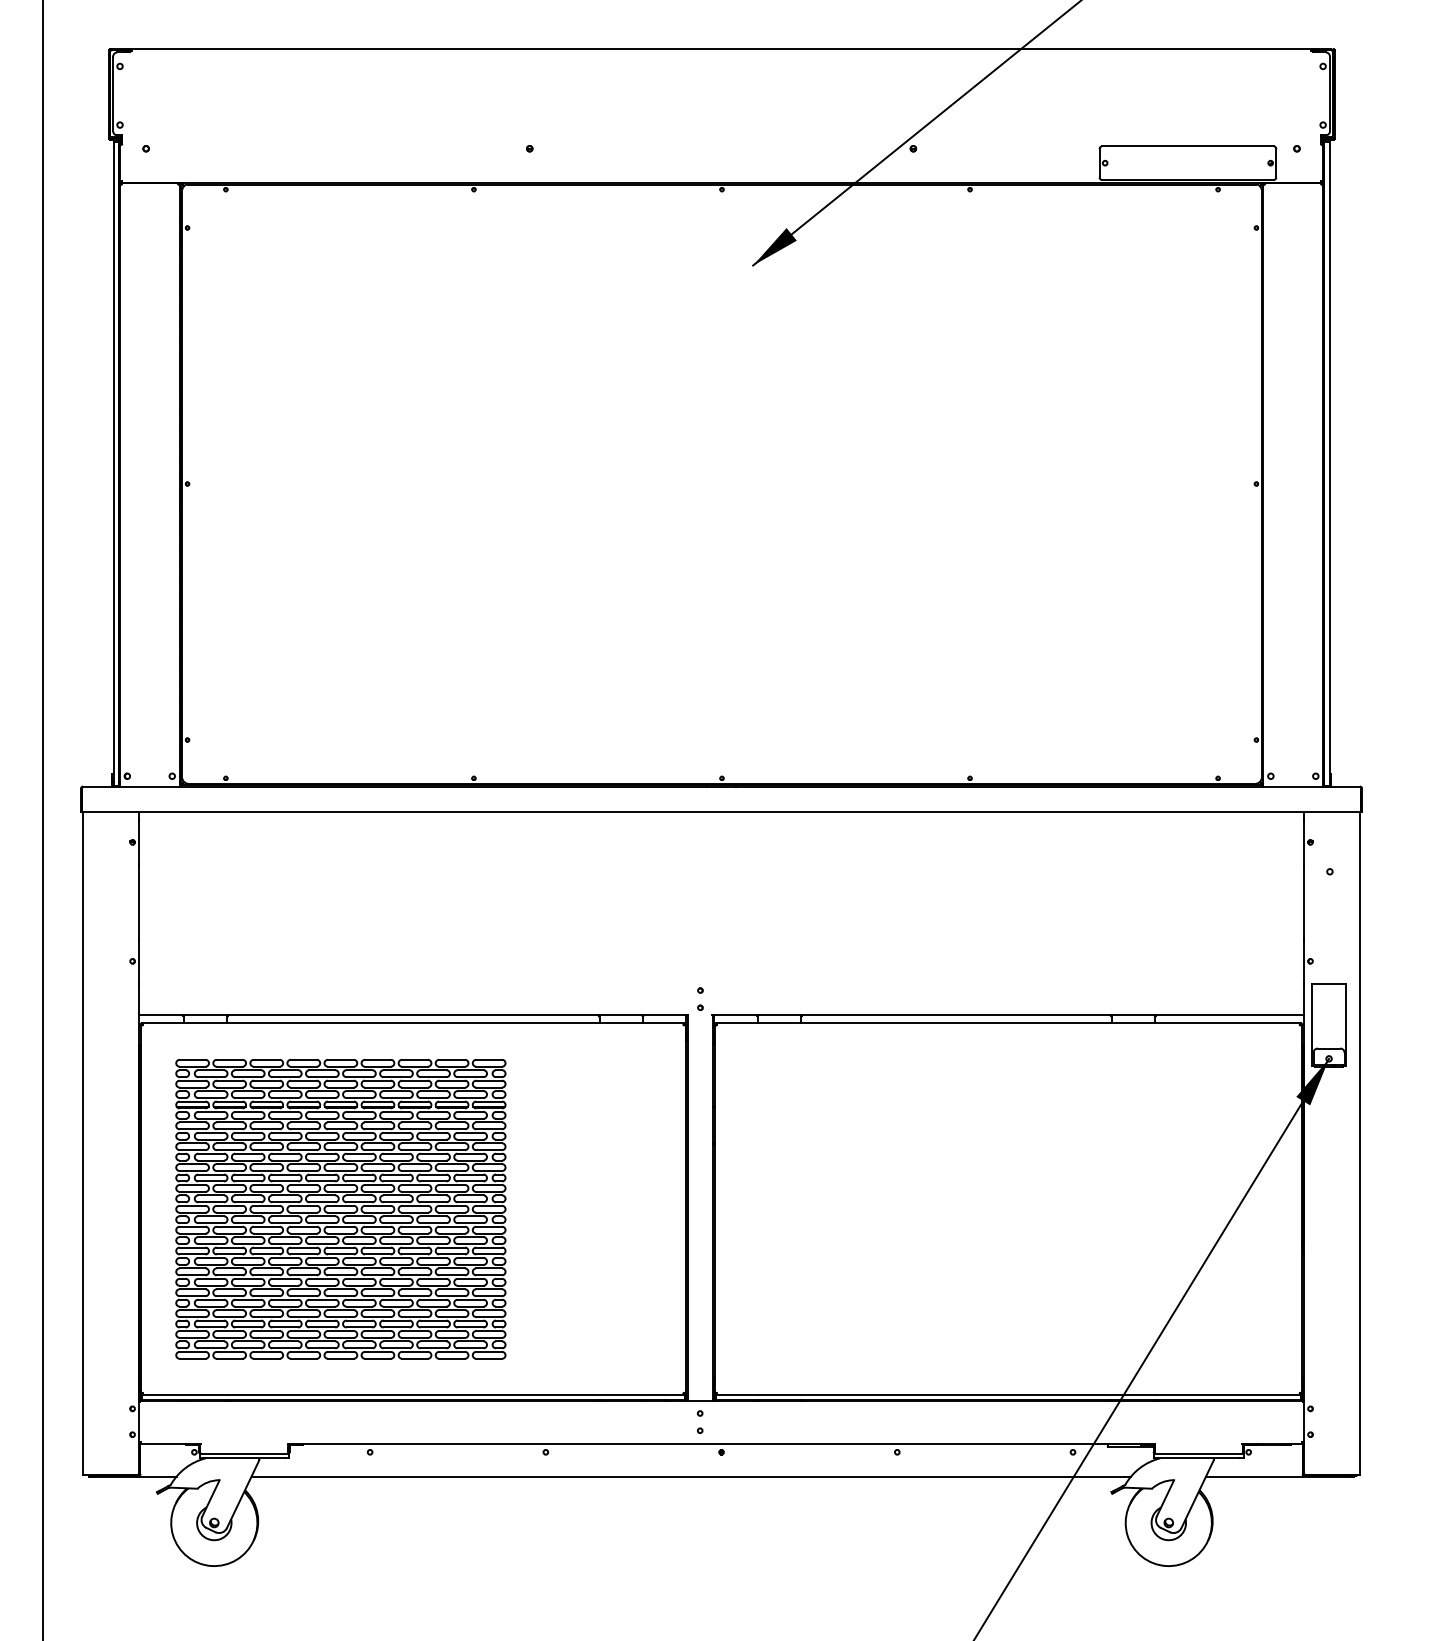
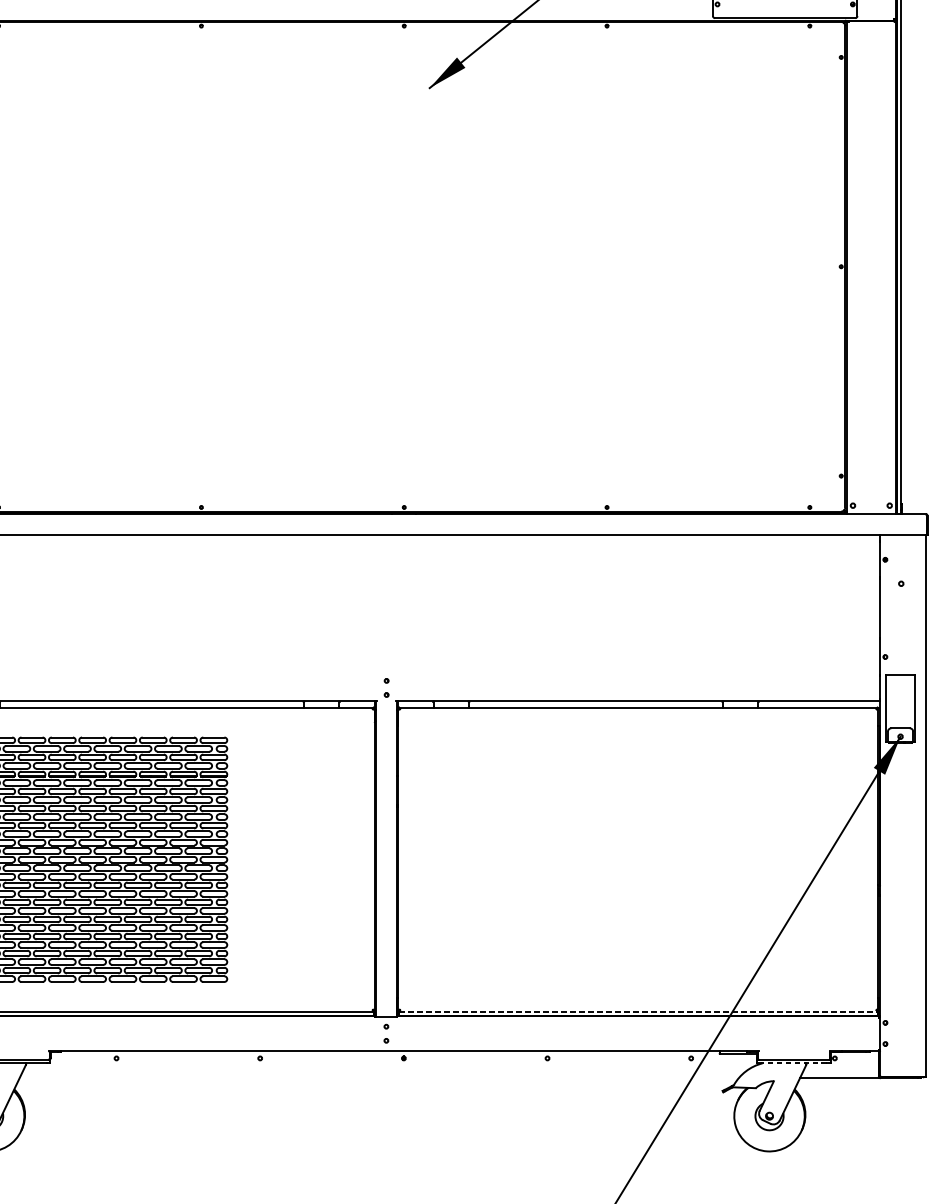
line: (1008, 1394) -> (638, 1011), solid -> dashed
line: (1198, 1458) -> (793, 1063), solid -> dashed
line: (691, 1476) -> (379, 1078), removed

